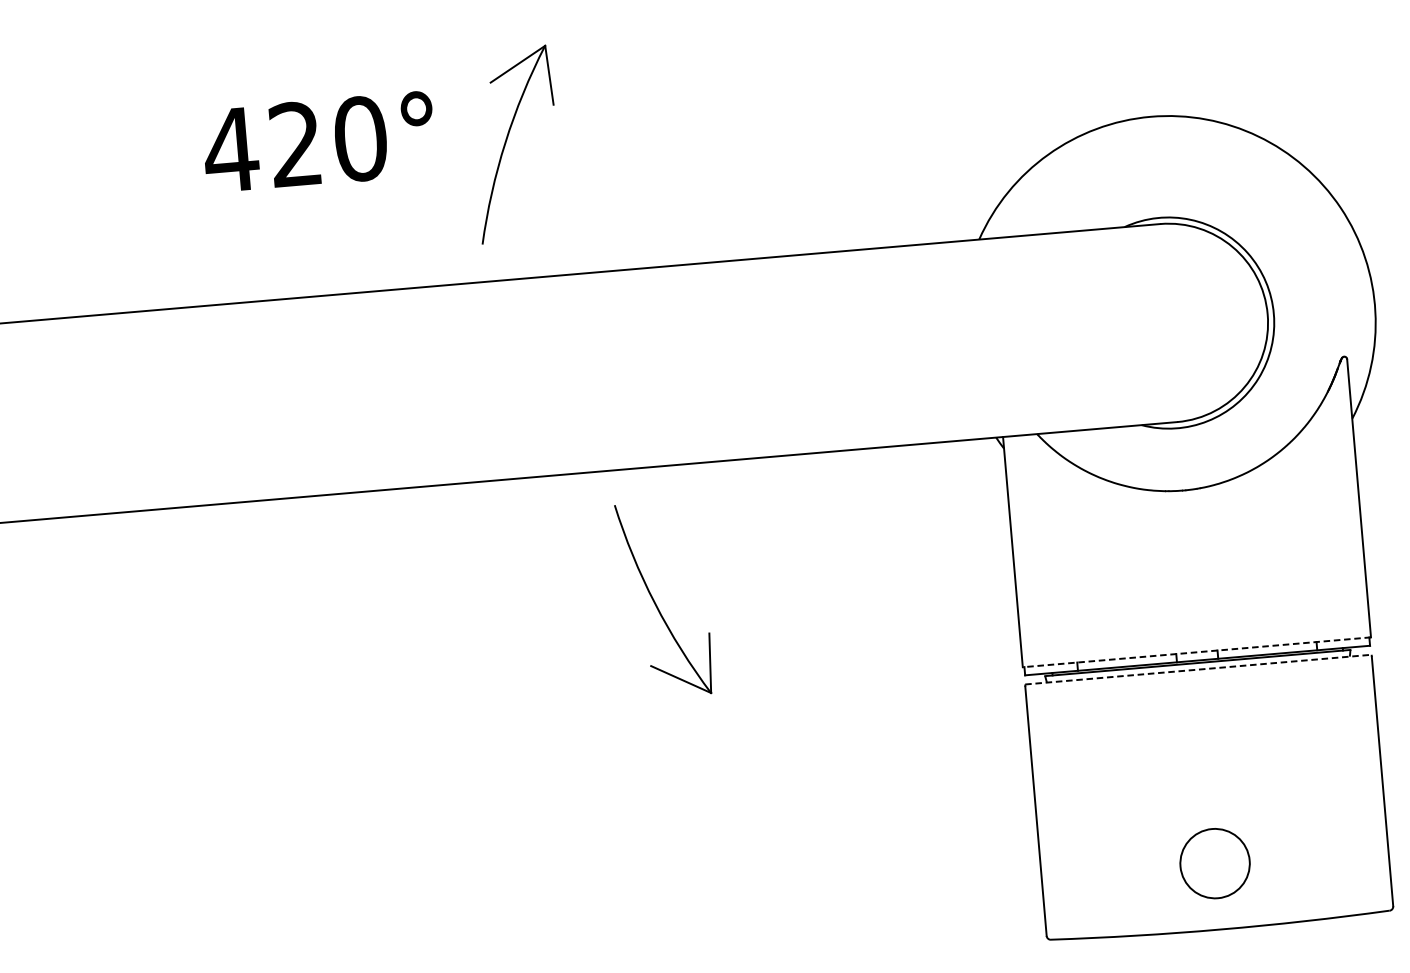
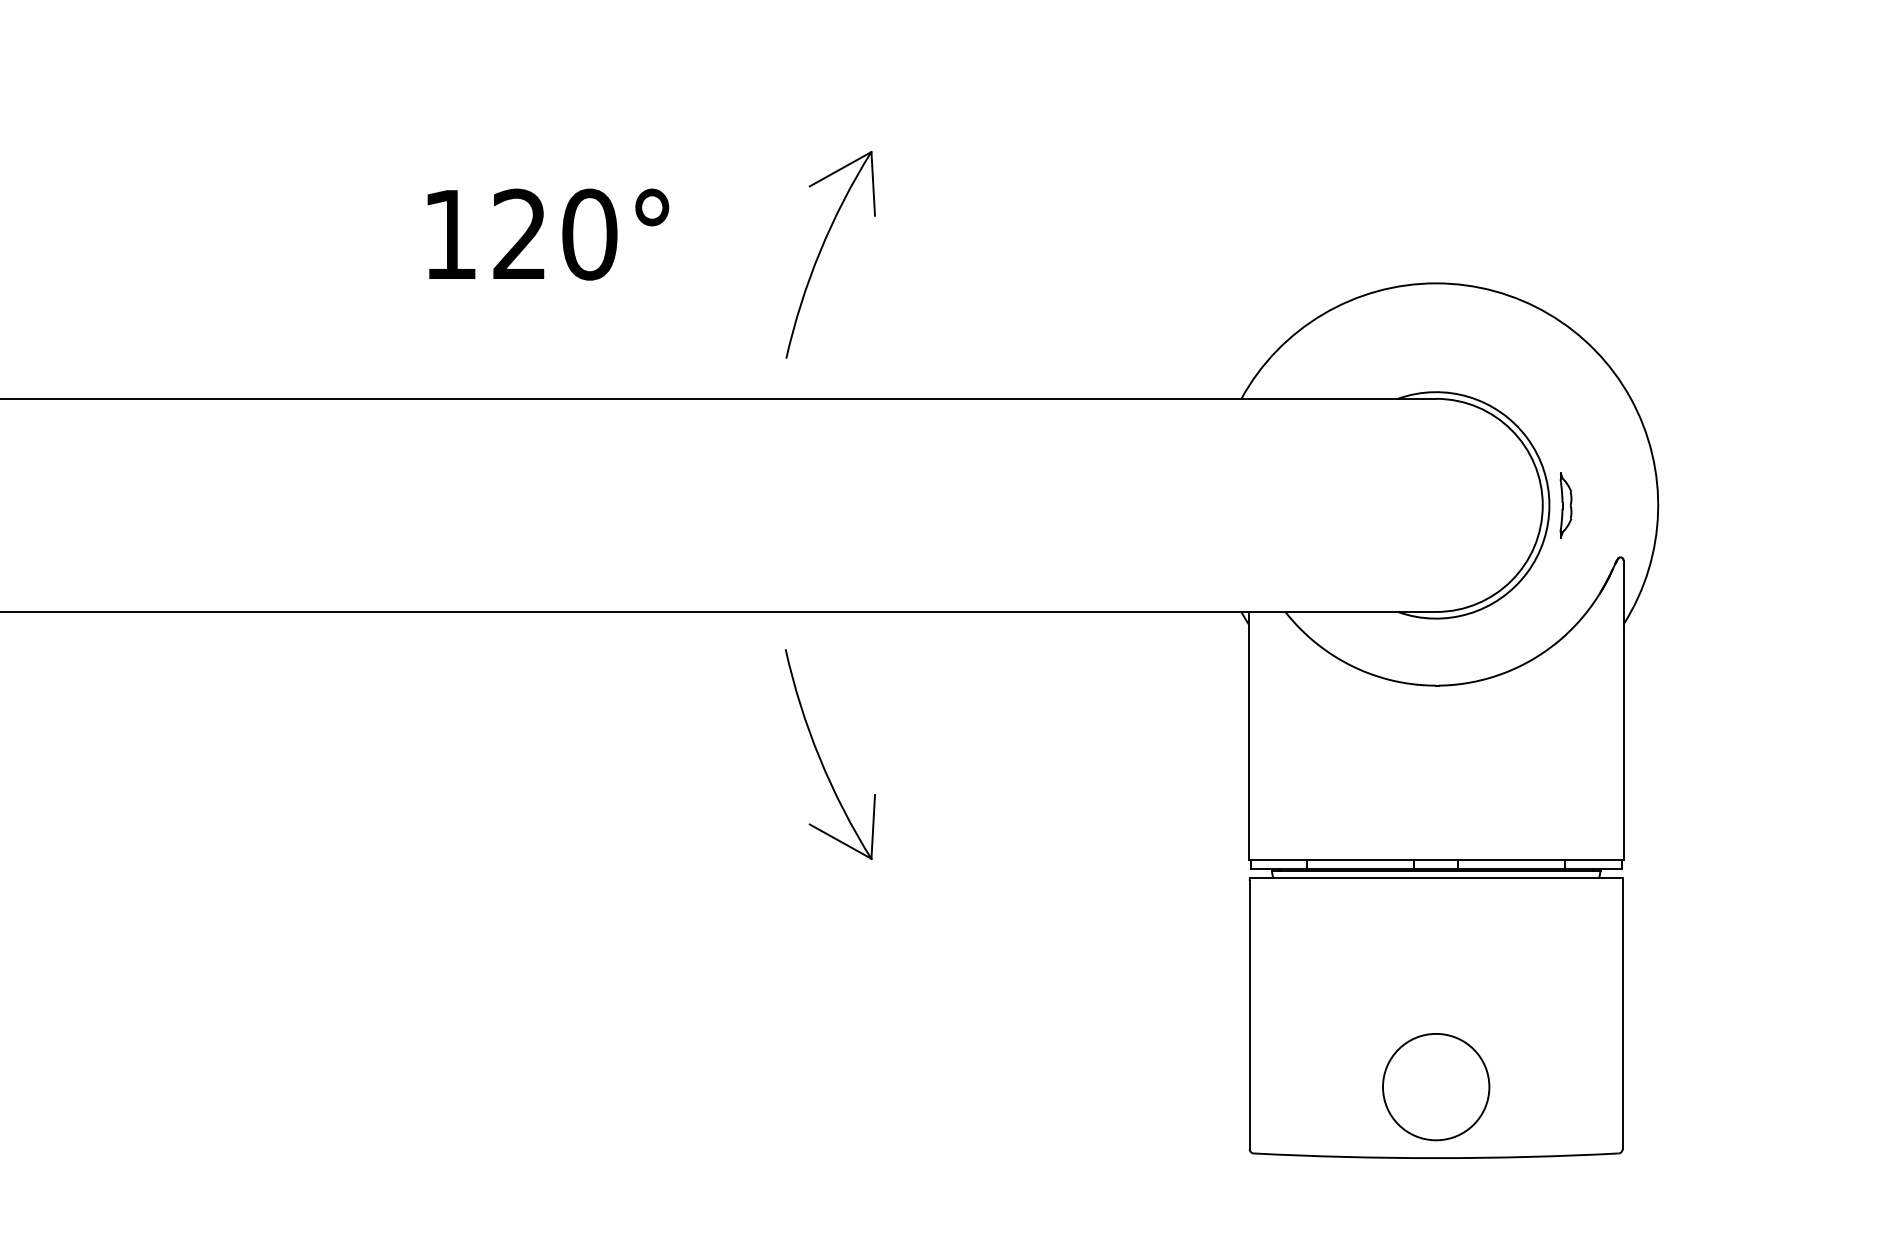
part: (507, 140) -> (822, 249), moved
text: (231, 149) -> (450, 234), 420° -> 120°
part: (1288, 312) -> (1565, 505), added
part: (655, 602) -> (820, 756), moved
line: (1196, 652) -> (1435, 859), dashed -> solid
line: (1198, 669) -> (1436, 878), dashed -> solid
circle: (1215, 863) -> (1436, 1087), size x1.43

